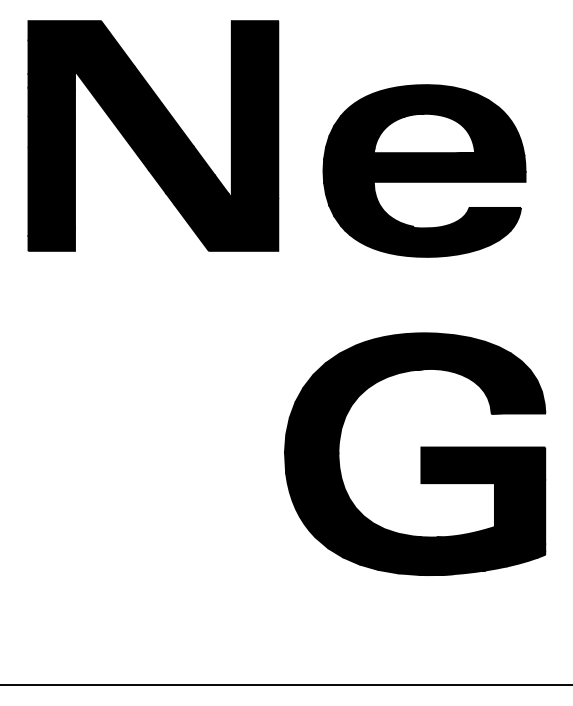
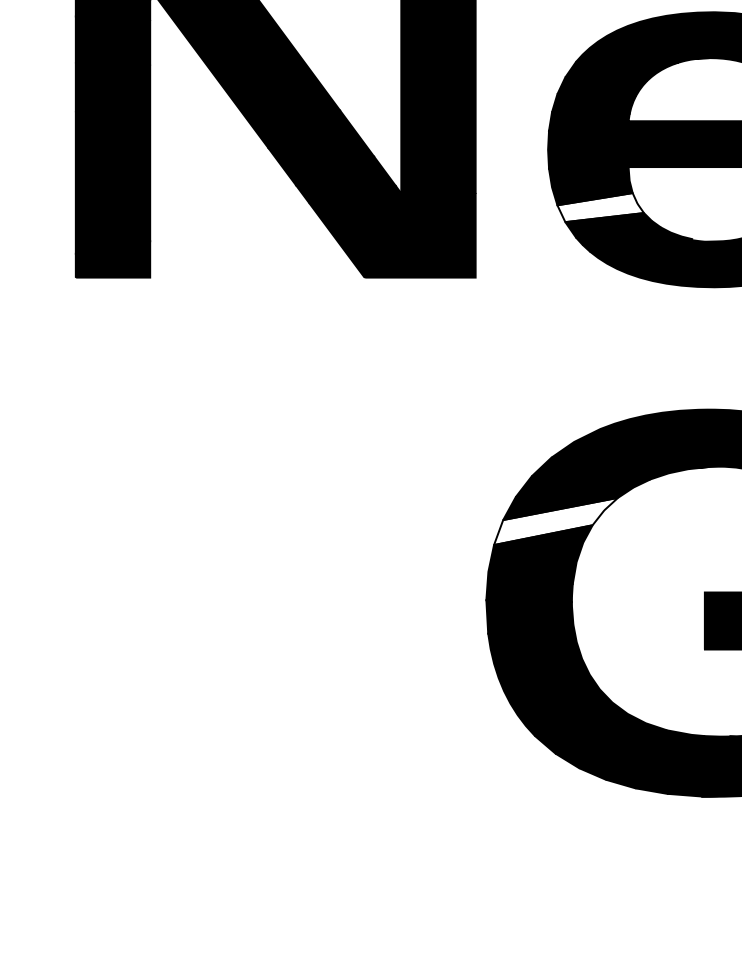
fill: (356, 207) -> (600, 208), removed
fill: (328, 402) -> (556, 520), removed

